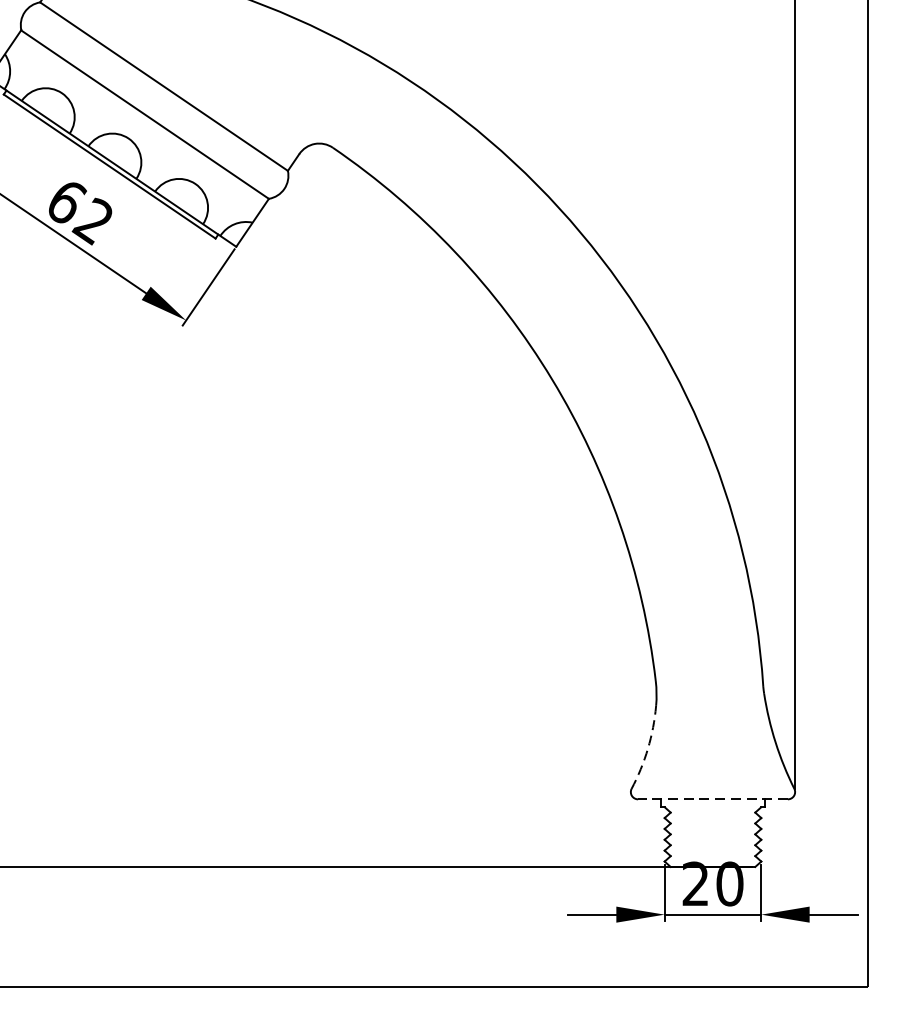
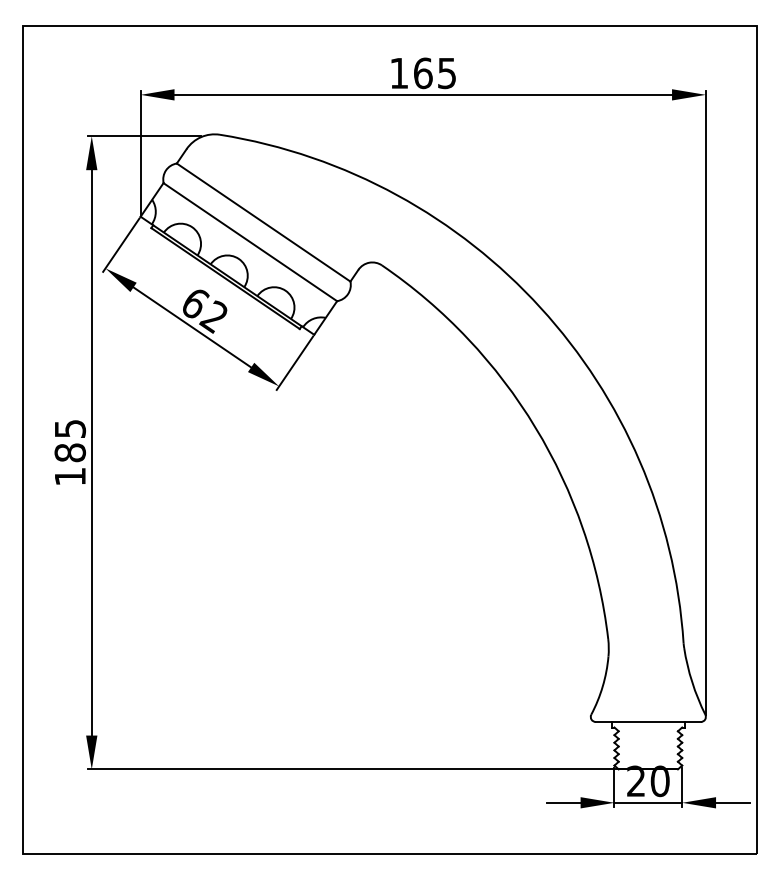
arc: (647, 748) -> (602, 686), dashed -> solid
line: (711, 800) -> (647, 722), dashed -> solid

